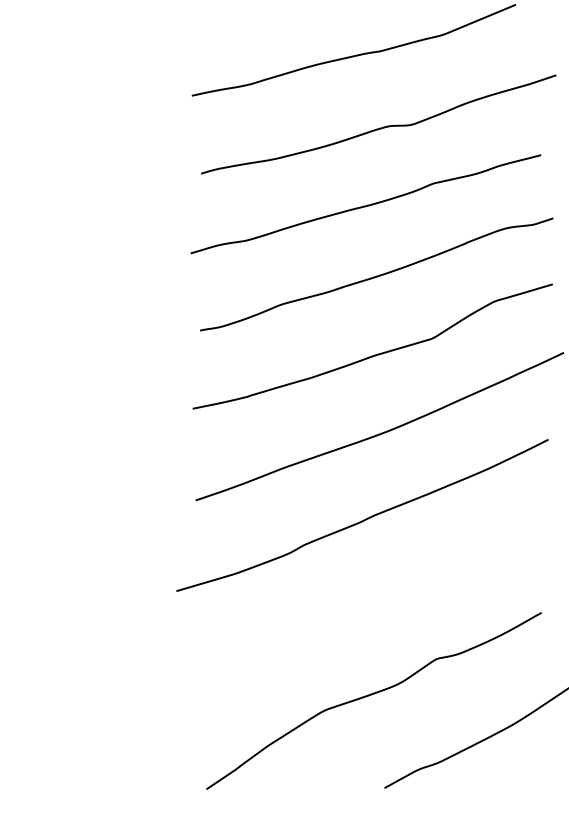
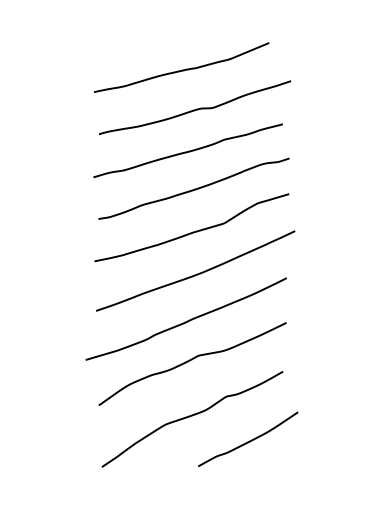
curve: (370, 593) -> (190, 361), added

